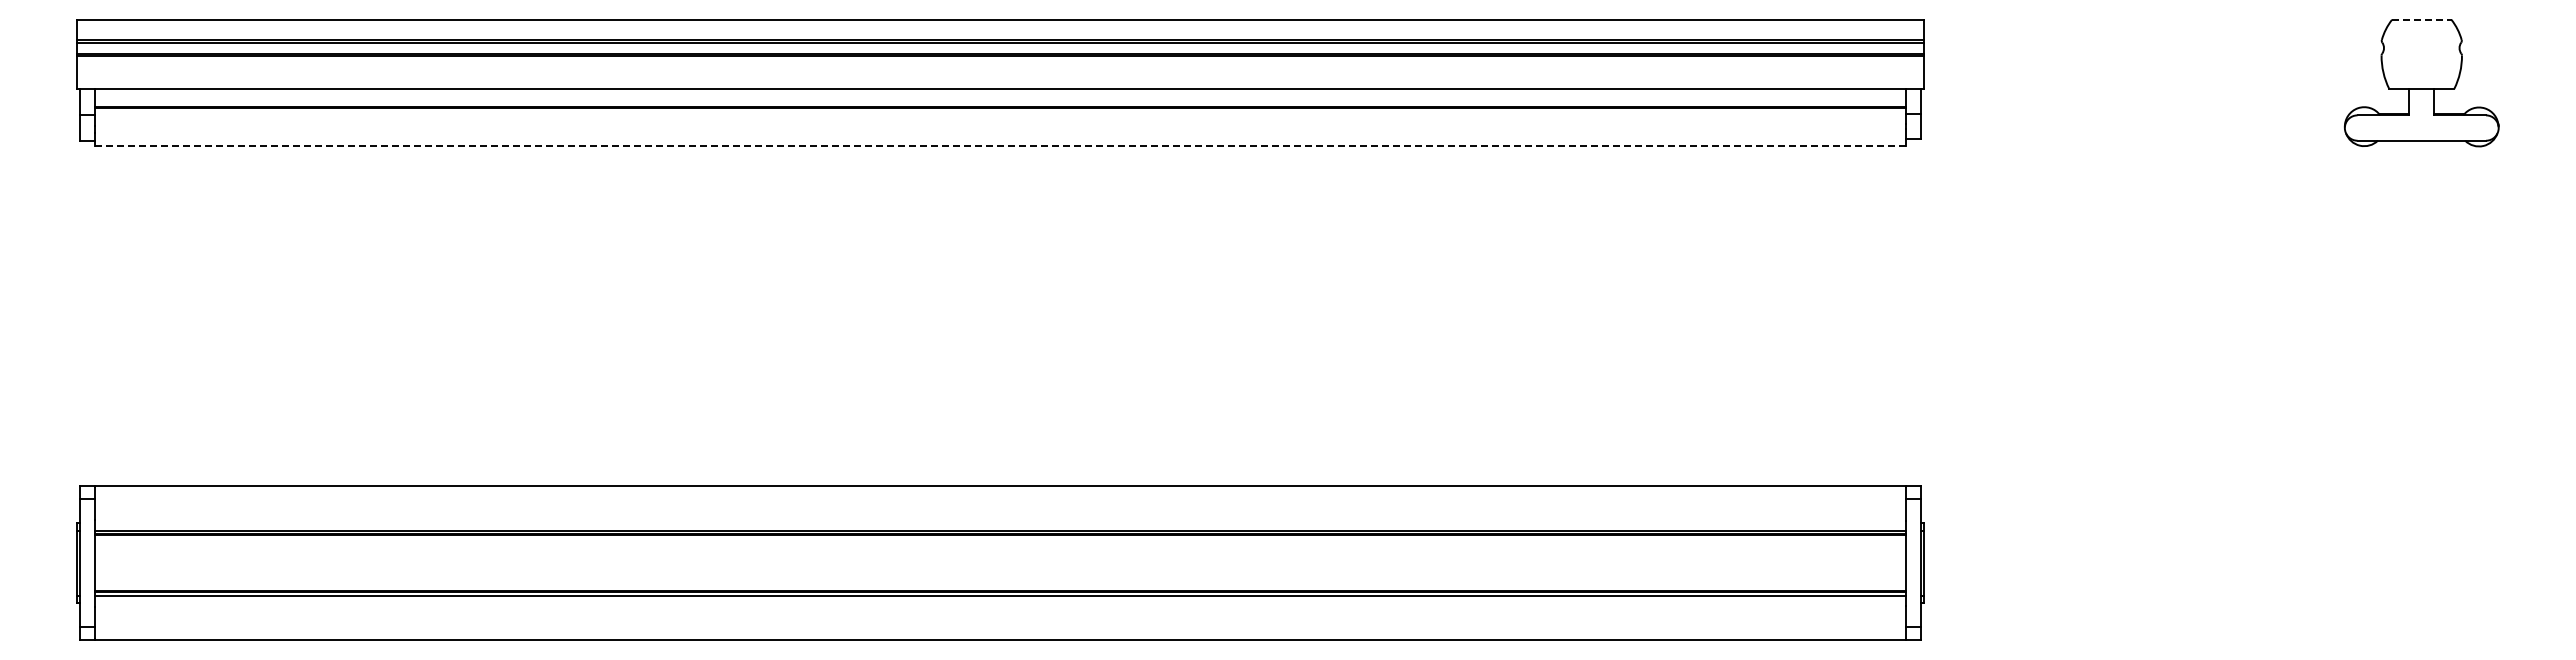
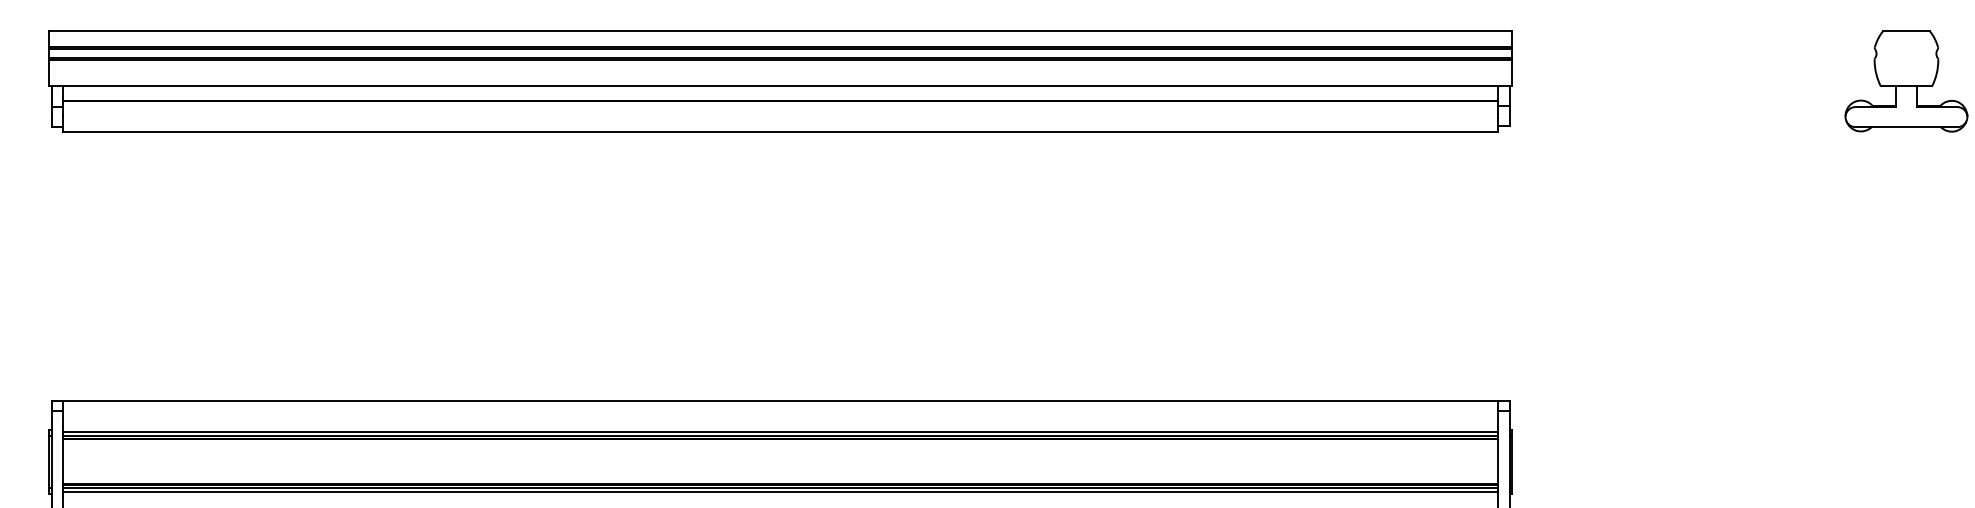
line: (2421, 19) -> (1906, 31), dashed -> solid
line: (1001, 146) -> (781, 131), dashed -> solid
line: (1000, 525) -> (780, 431), added
line: (1000, 601) -> (780, 492), added

